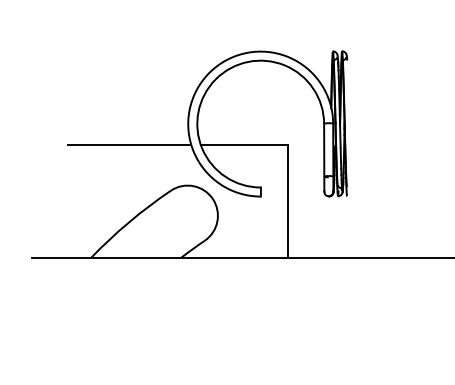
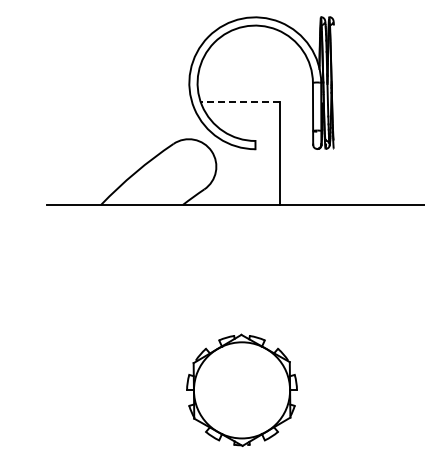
line: (129, 144) -> (135, 101), removed
line: (244, 144) -> (240, 101), solid -> dashed

